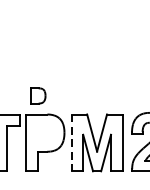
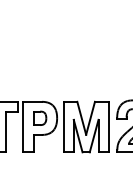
part: (39, 95) -> (40, 117), moved
line: (71, 143) -> (63, 127), dashed -> solid

